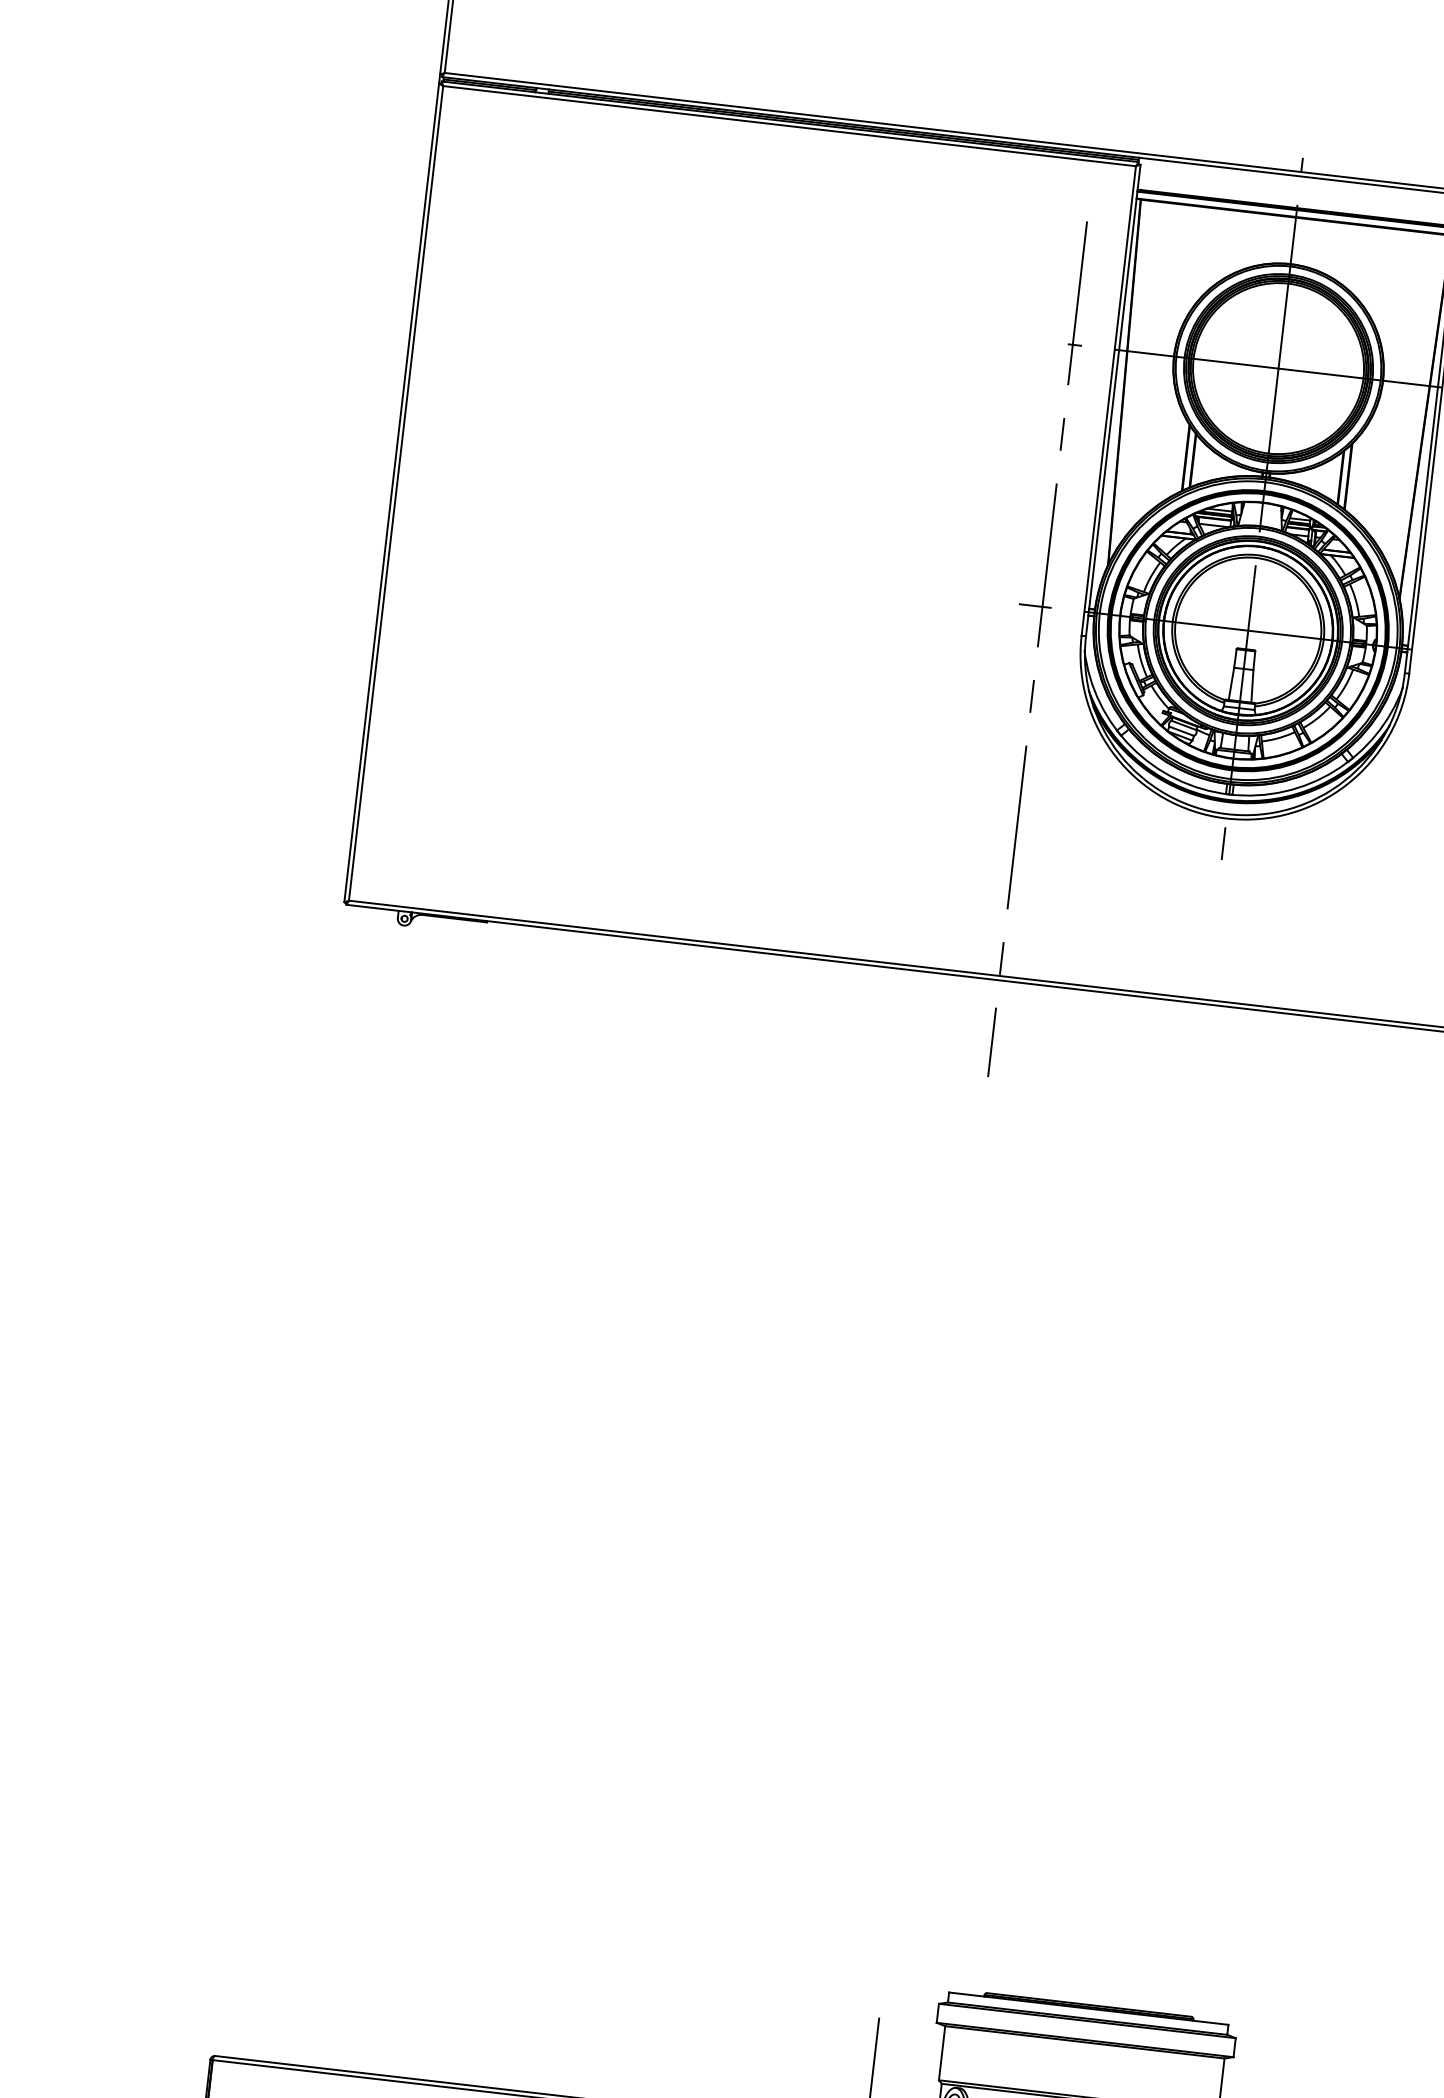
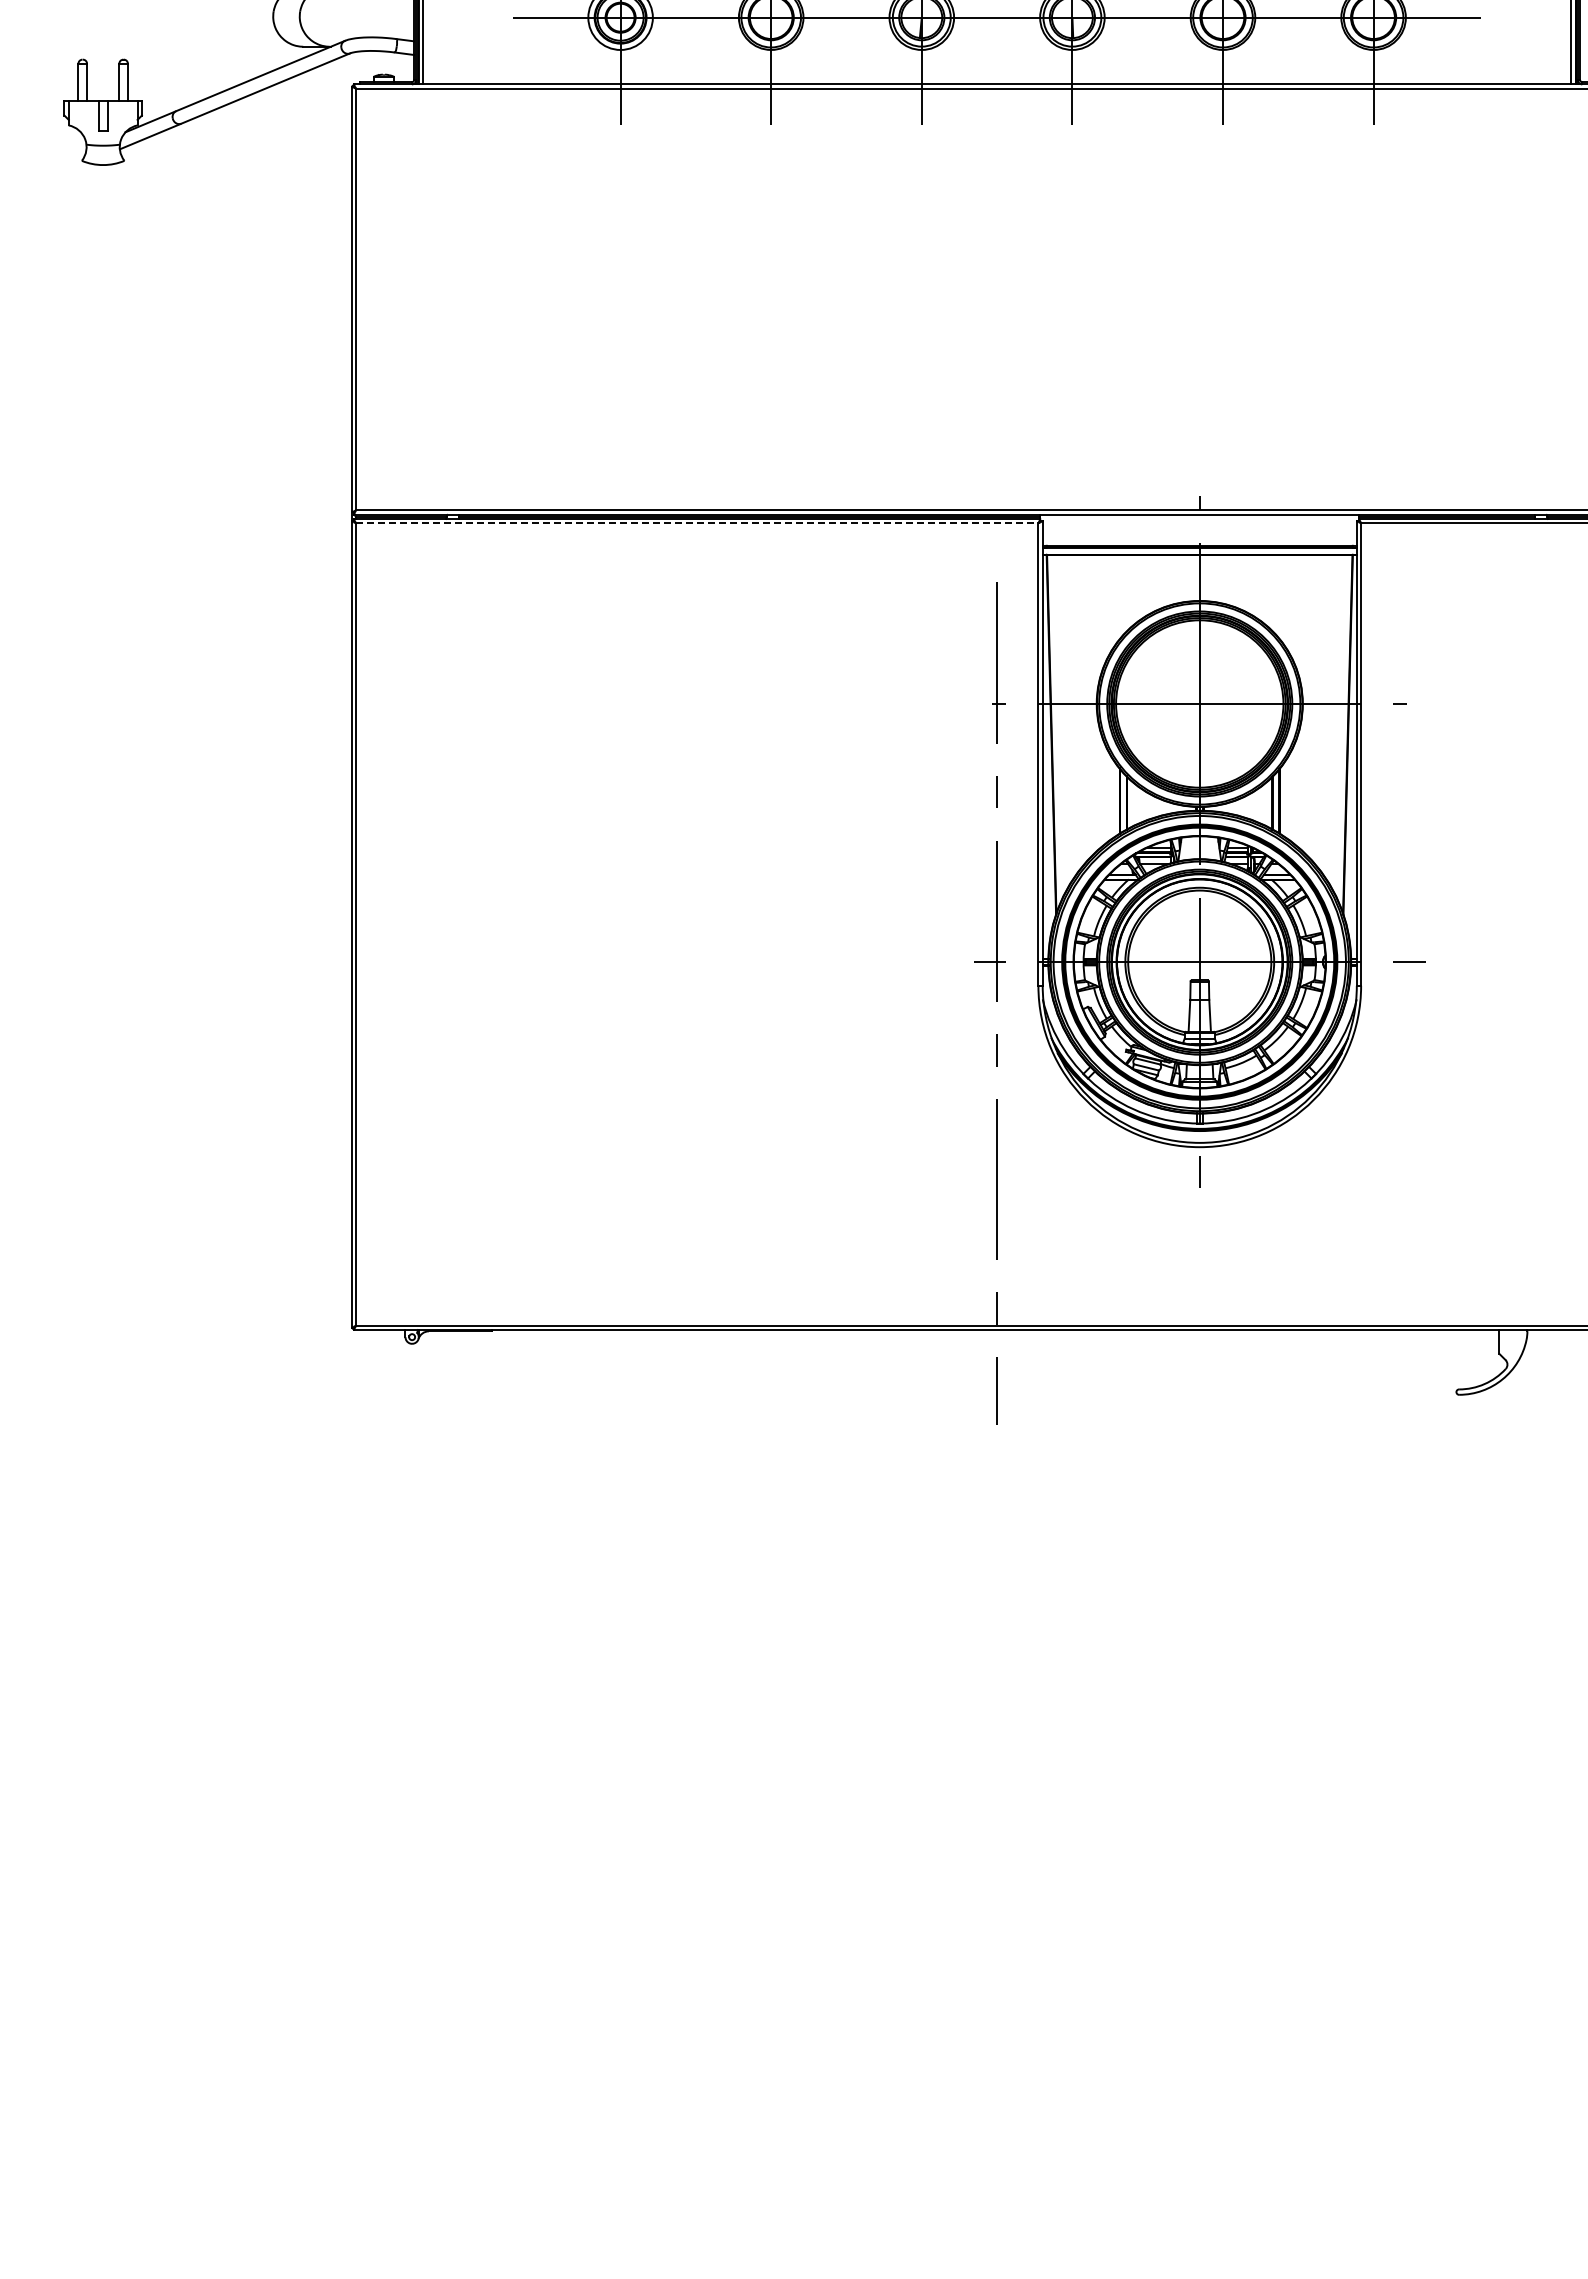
line: (789, 126) -> (697, 523), solid -> dashed

